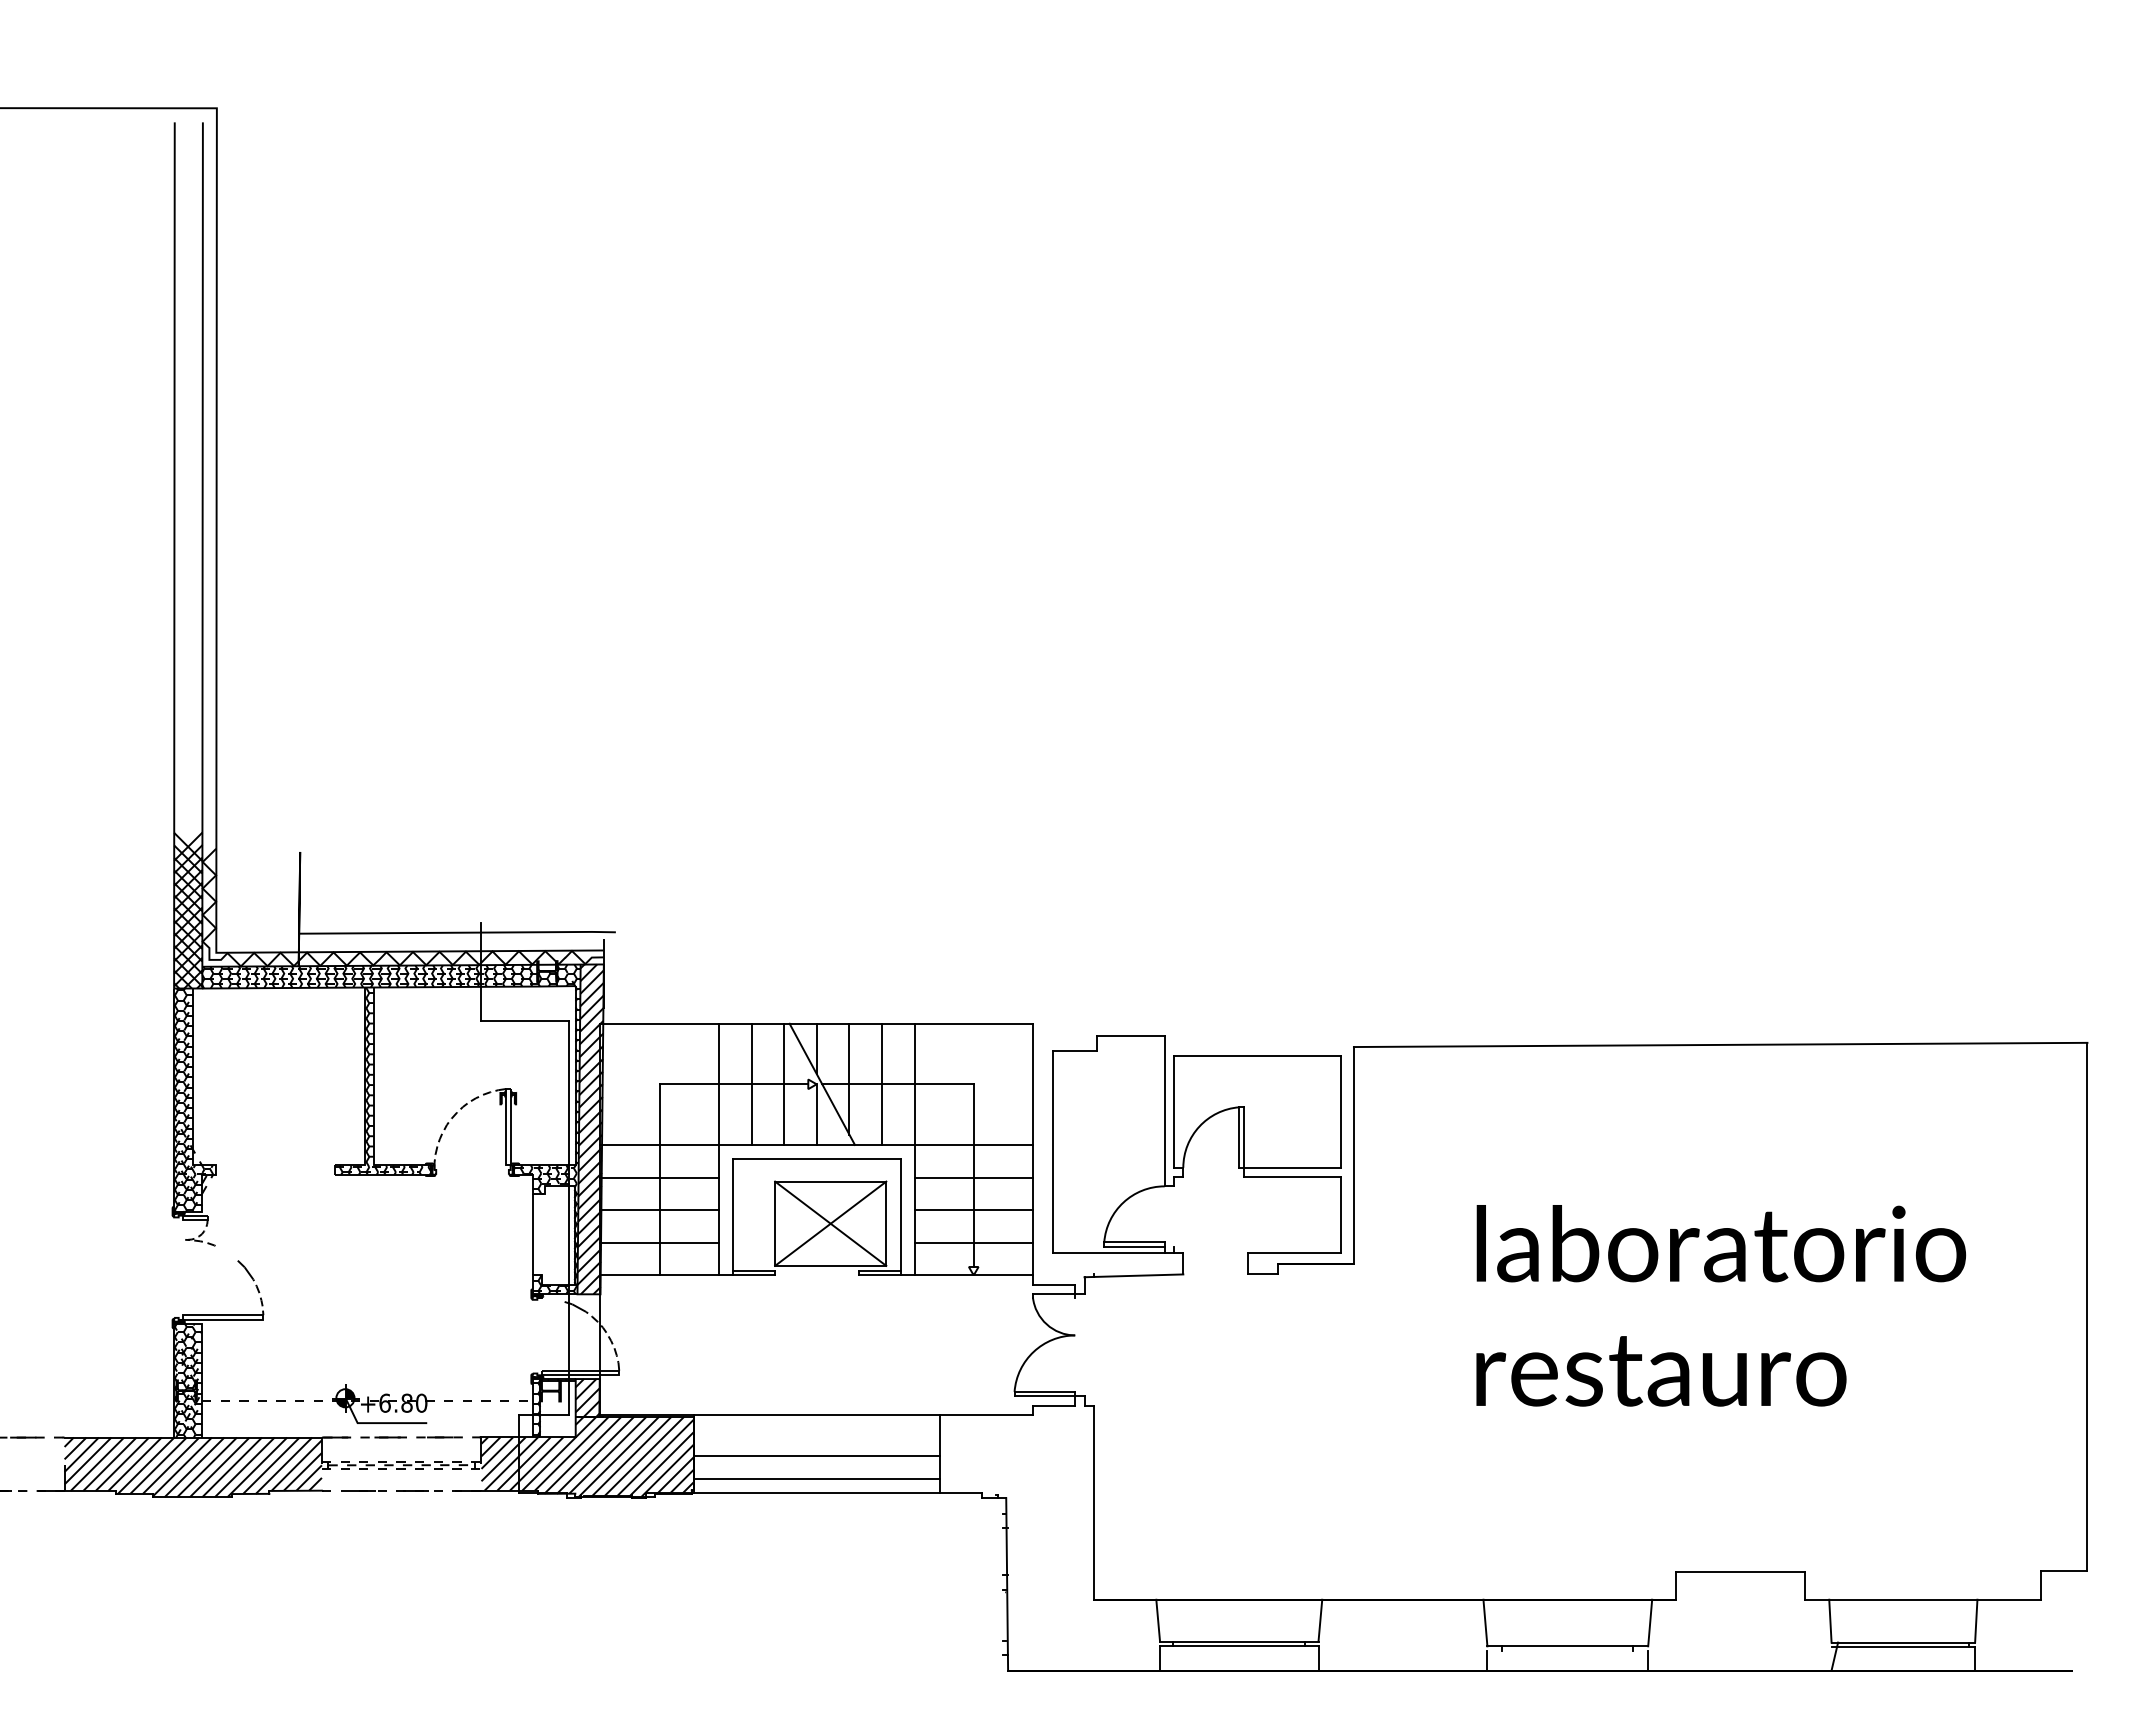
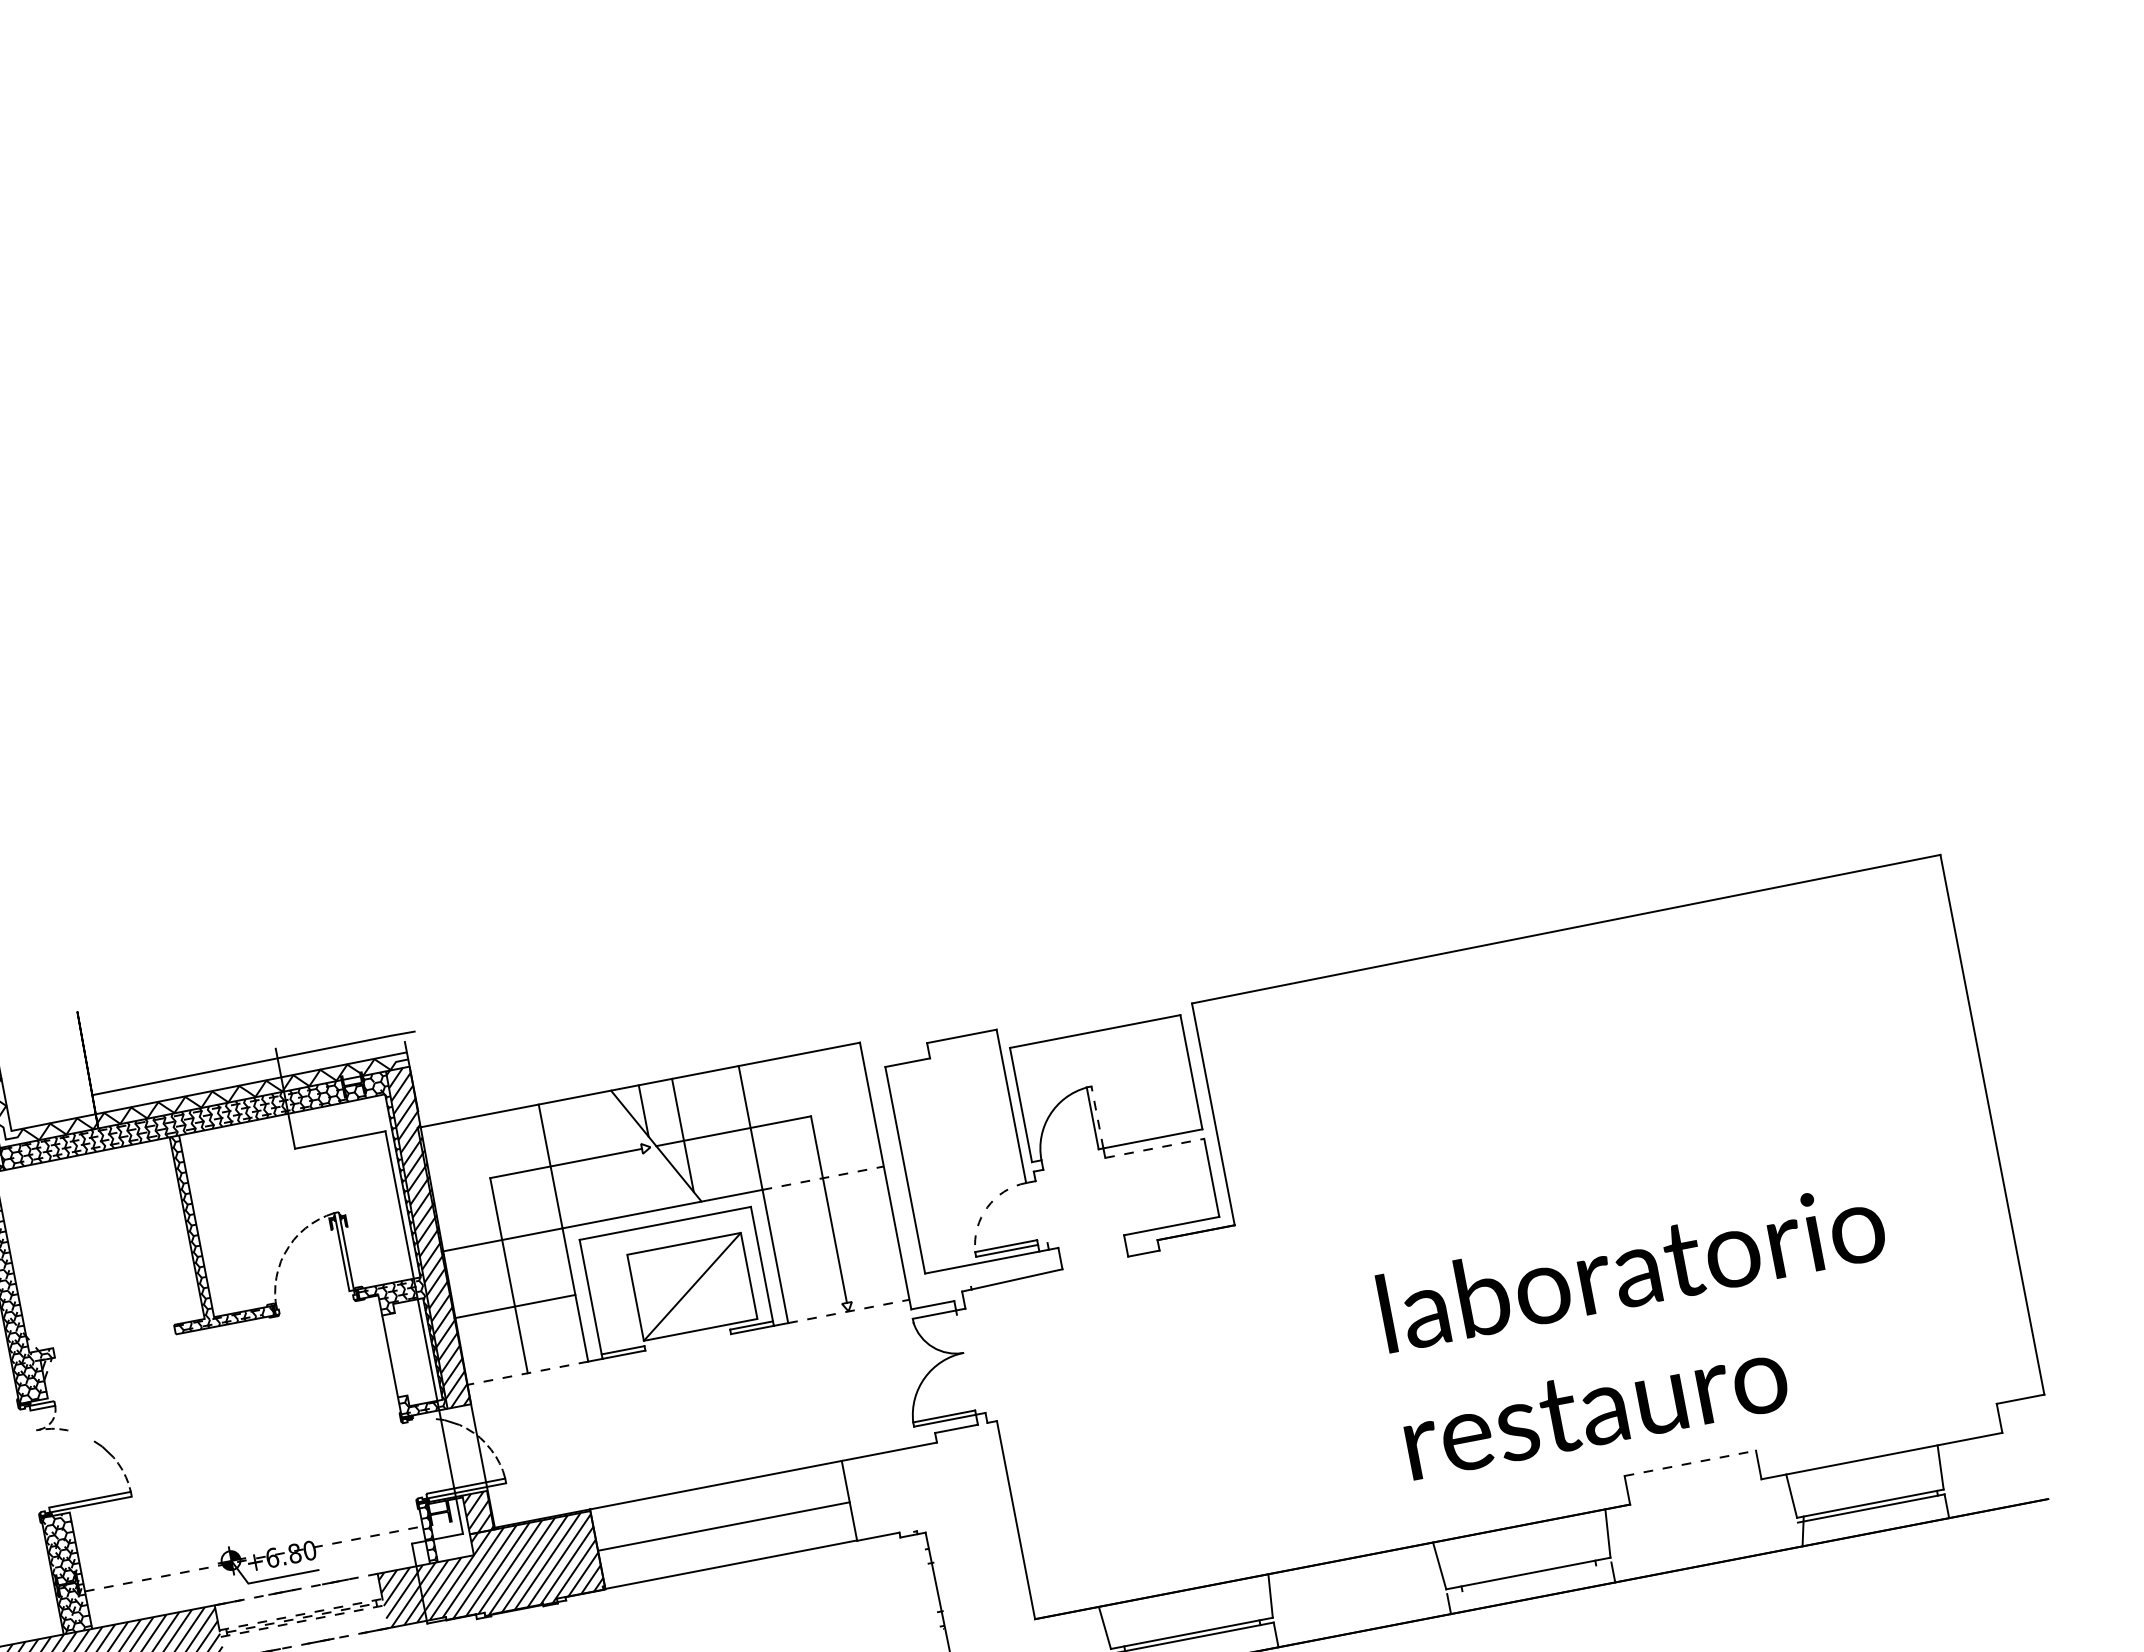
line: (751, 1083) -> (583, 1159), removed
line: (784, 1083) -> (617, 1152), removed
line: (881, 1083) -> (716, 1133), removed
line: (816, 1114) -> (656, 1178), removed
line: (1243, 1136) -> (1096, 1116), solid -> dashed
line: (974, 1144) -> (823, 1177), solid -> dashed
line: (659, 1177) -> (508, 1273), removed
line: (973, 1177) -> (829, 1211), removed
line: (1292, 1177) -> (1154, 1148), solid -> dashed
arc: (1123, 1202) -> (987, 1207), solid -> dashed
line: (973, 1210) -> (835, 1245), removed
line: (830, 1223) -> (692, 1286), removed
line: (659, 1242) -> (521, 1339), removed
line: (973, 1242) -> (841, 1277), removed
line: (659, 1275) -> (527, 1373), solid -> dashed
line: (974, 1275) -> (849, 1311), solid -> dashed
text: (1721, 1305) -> (1644, 1330), moved
line: (816, 1478) -> (727, 1549), removed
line: (1741, 1571) -> (1691, 1462), solid -> dashed

